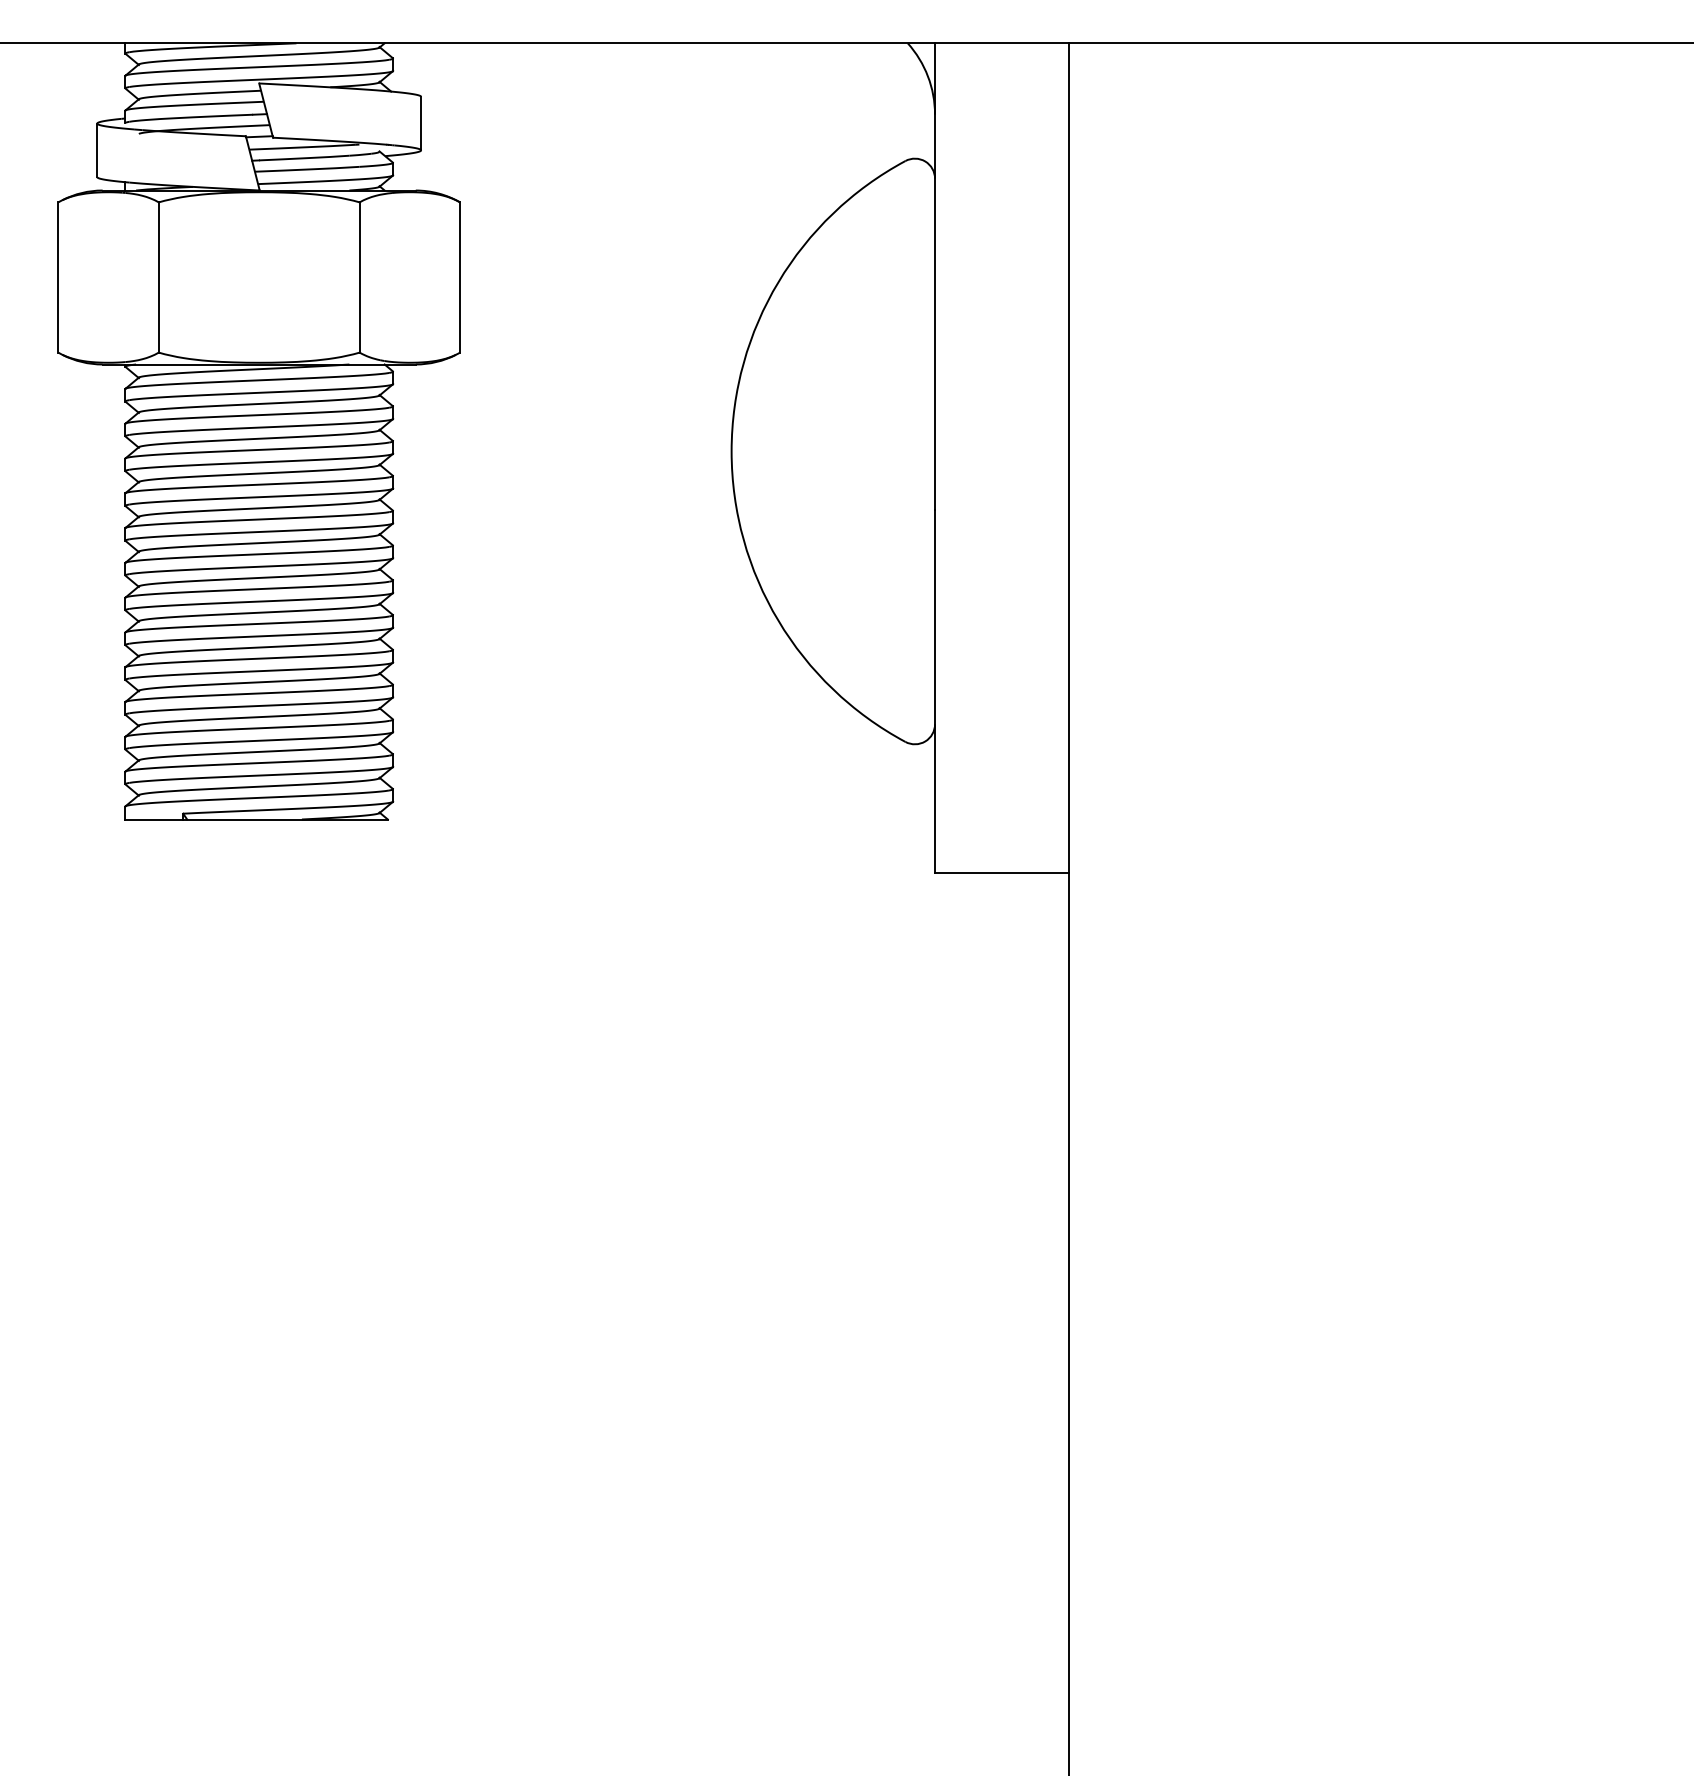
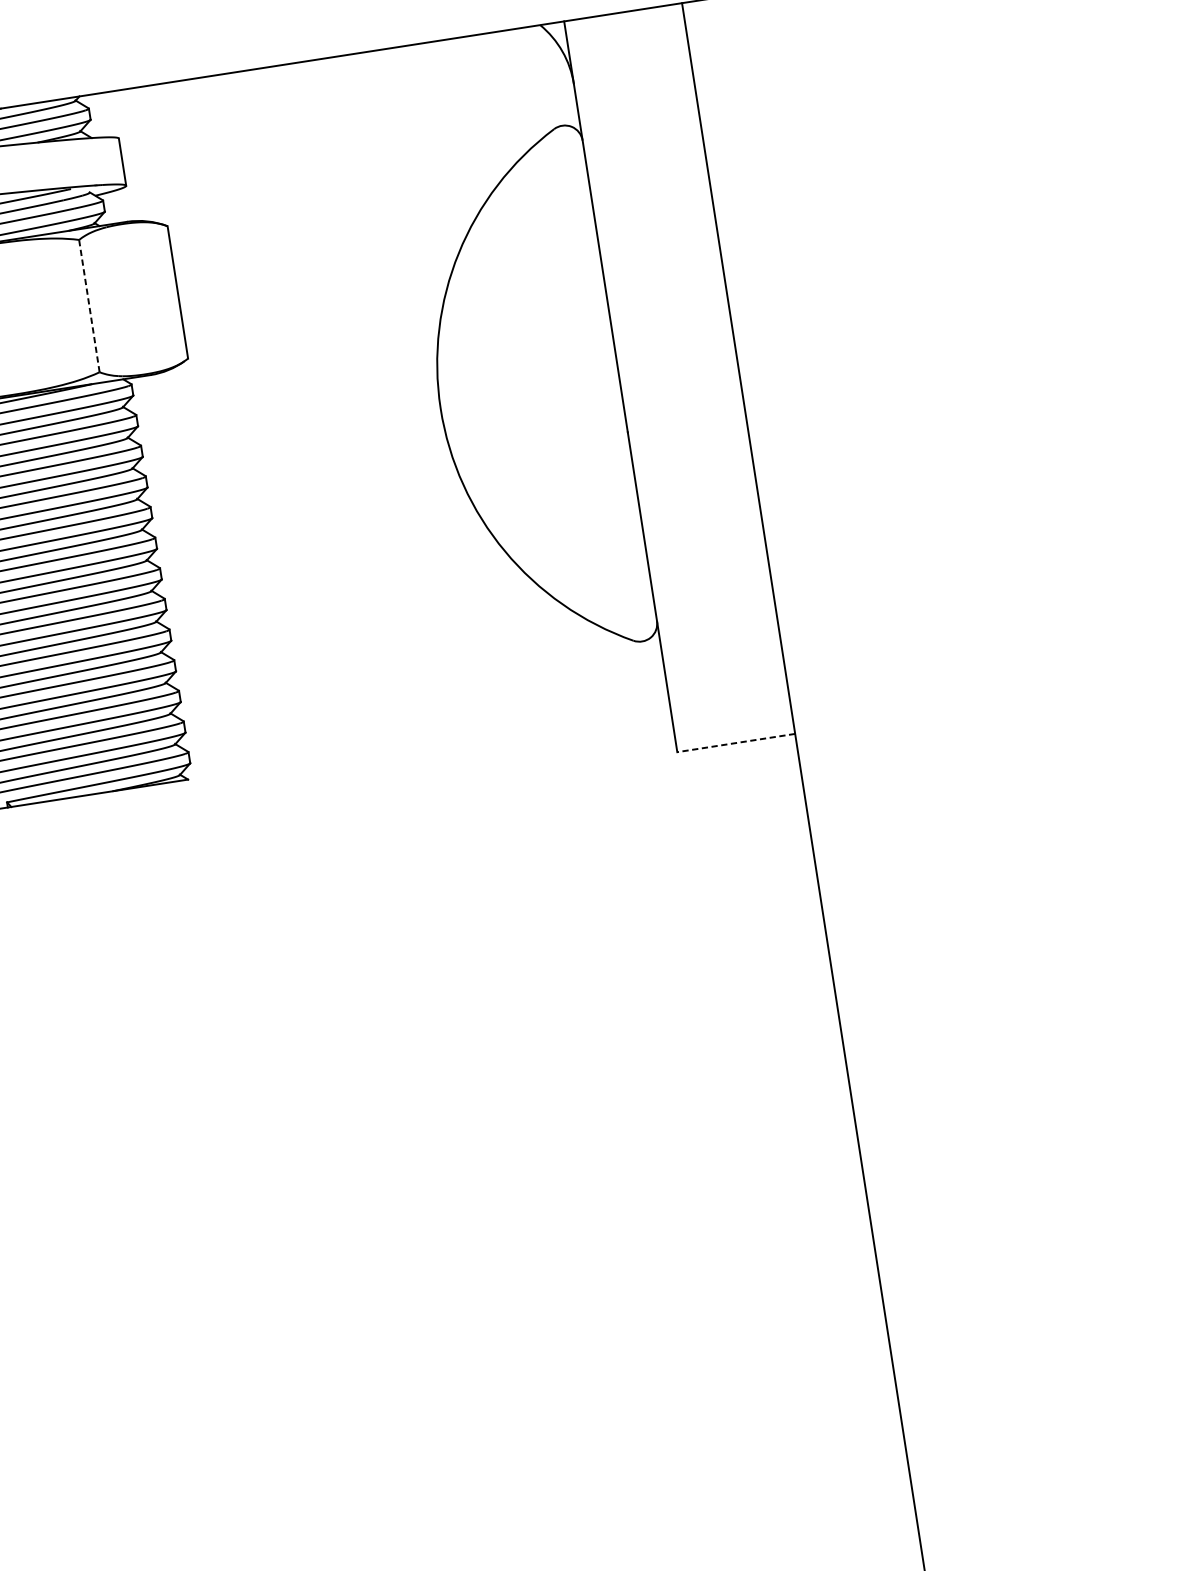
line: (359, 277) -> (89, 306), solid -> dashed
line: (1001, 873) -> (735, 743), solid -> dashed

